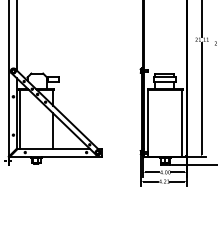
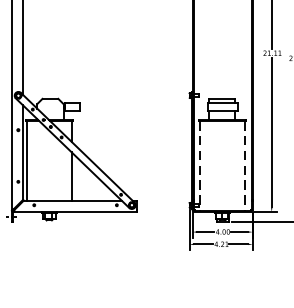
line: (148, 123) -> (200, 166), solid -> dashed
line: (181, 123) -> (244, 166), solid -> dashed

